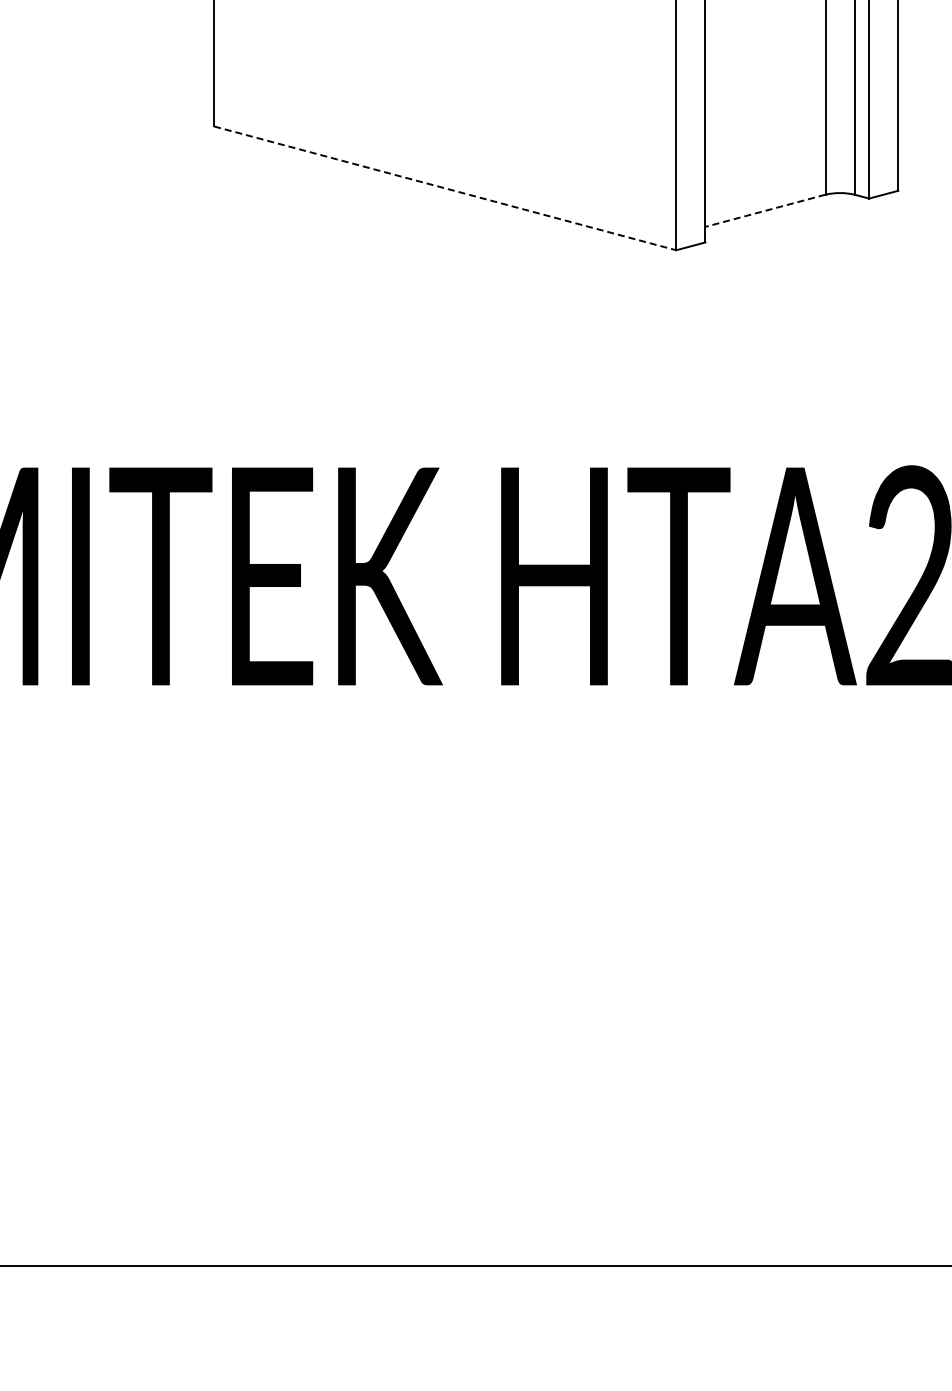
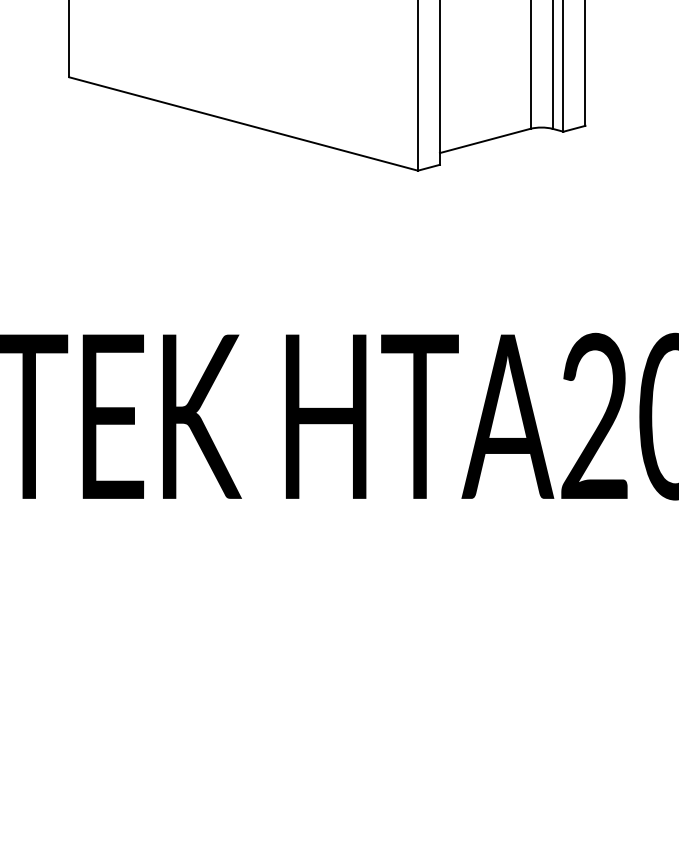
line: (445, 188) -> (243, 124), dashed -> solid
line: (764, 210) -> (484, 140), dashed -> solid

